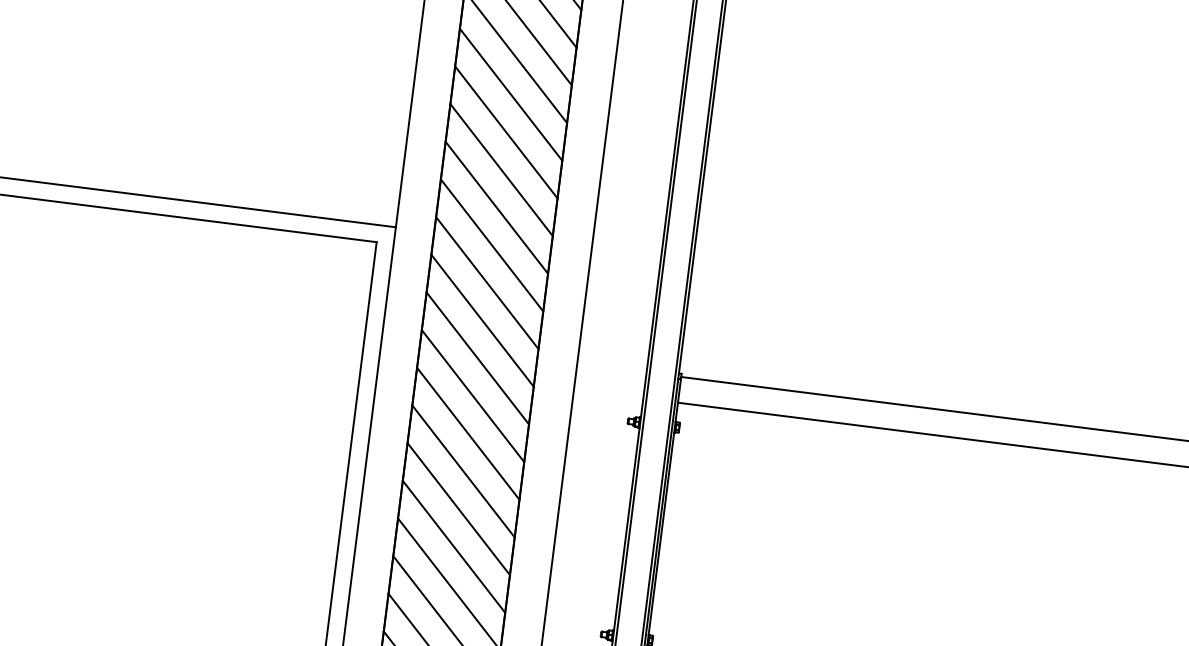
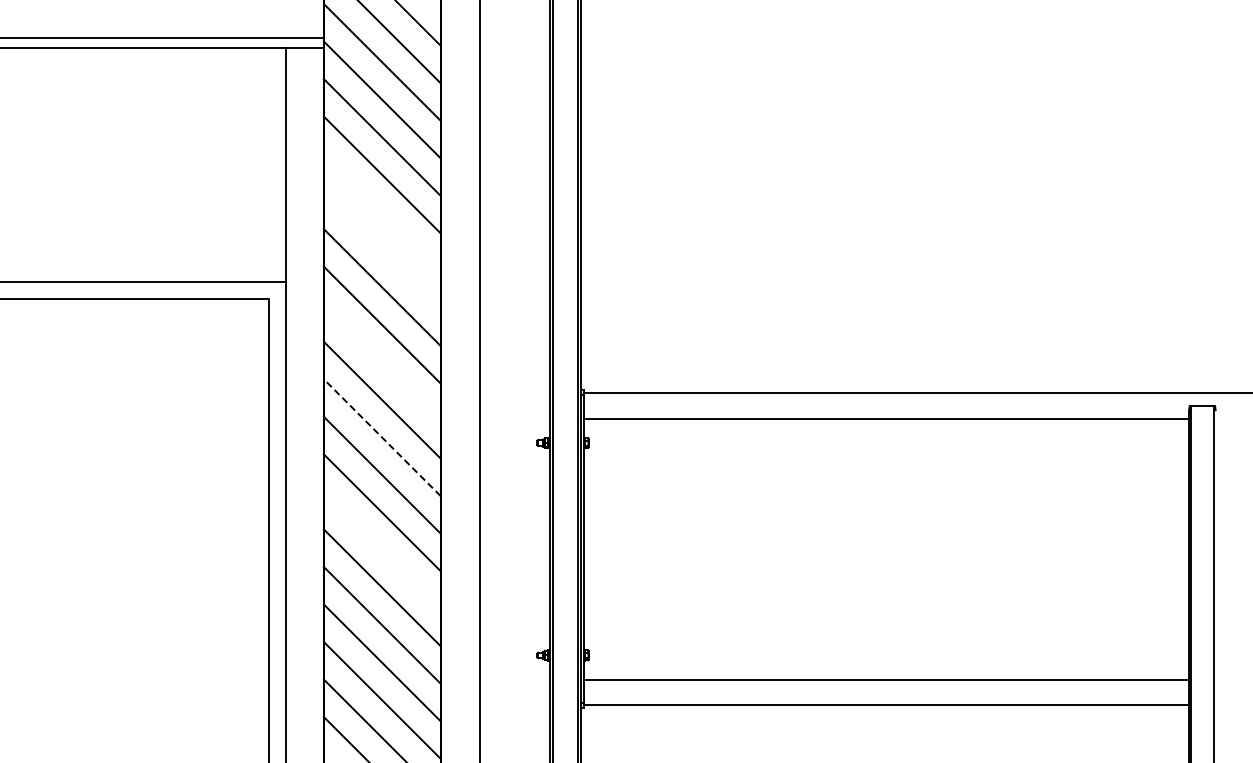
line: (500, 170) -> (381, 212), removed
line: (496, 207) -> (381, 249), removed
line: (481, 320) -> (381, 362), removed
line: (473, 395) -> (382, 437), solid -> dashed
line: (458, 508) -> (381, 549), removed

